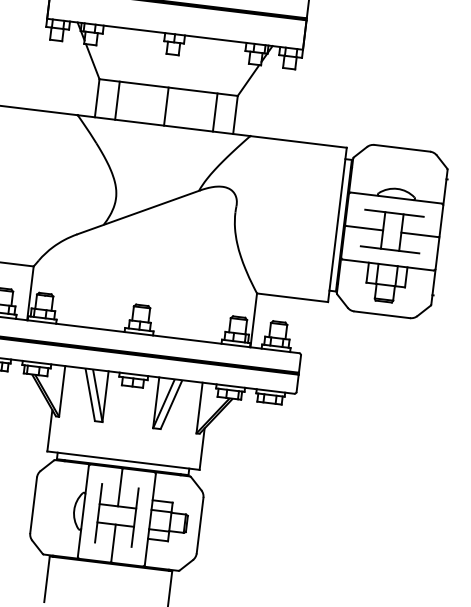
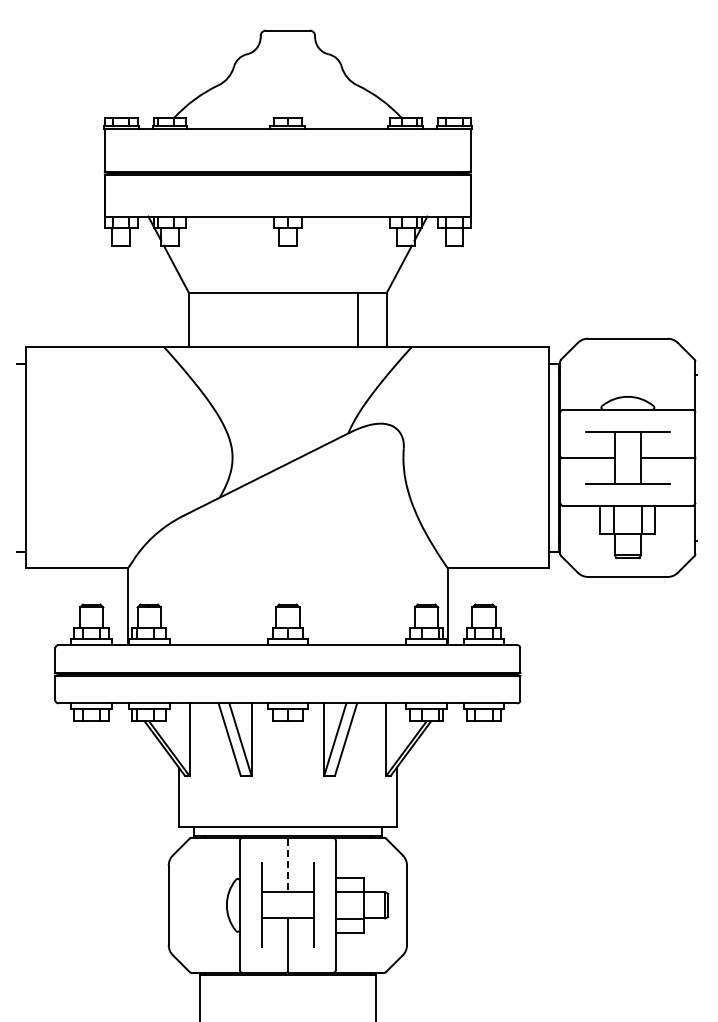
line: (117, 100) -> (217, 319), removed
line: (166, 106) -> (287, 319), removed
line: (119, 487) -> (287, 865), solid -> dashed

